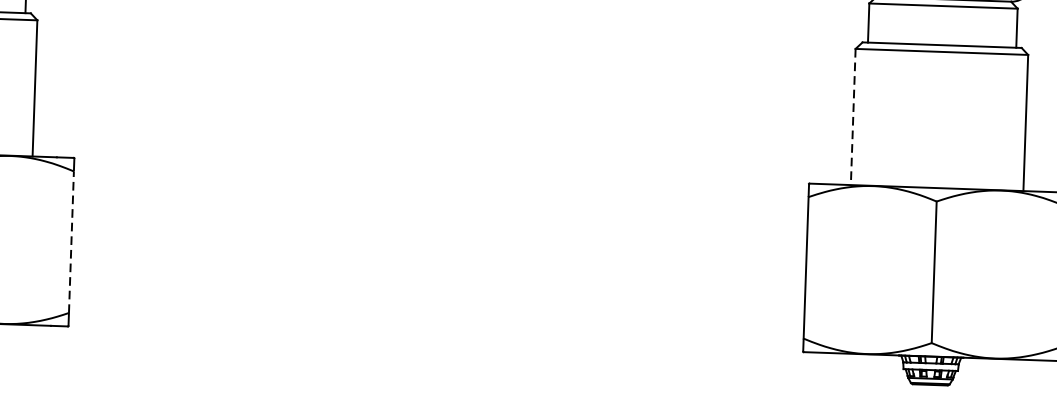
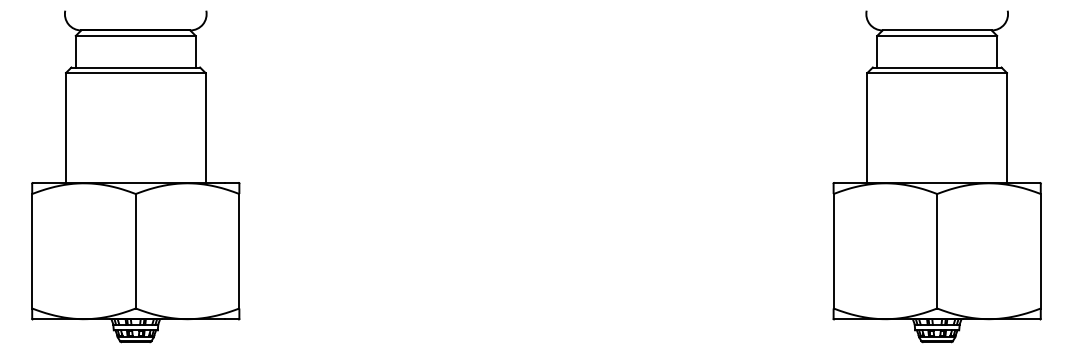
line: (853, 117) -> (867, 128), dashed -> solid
line: (71, 241) -> (239, 250), dashed -> solid

